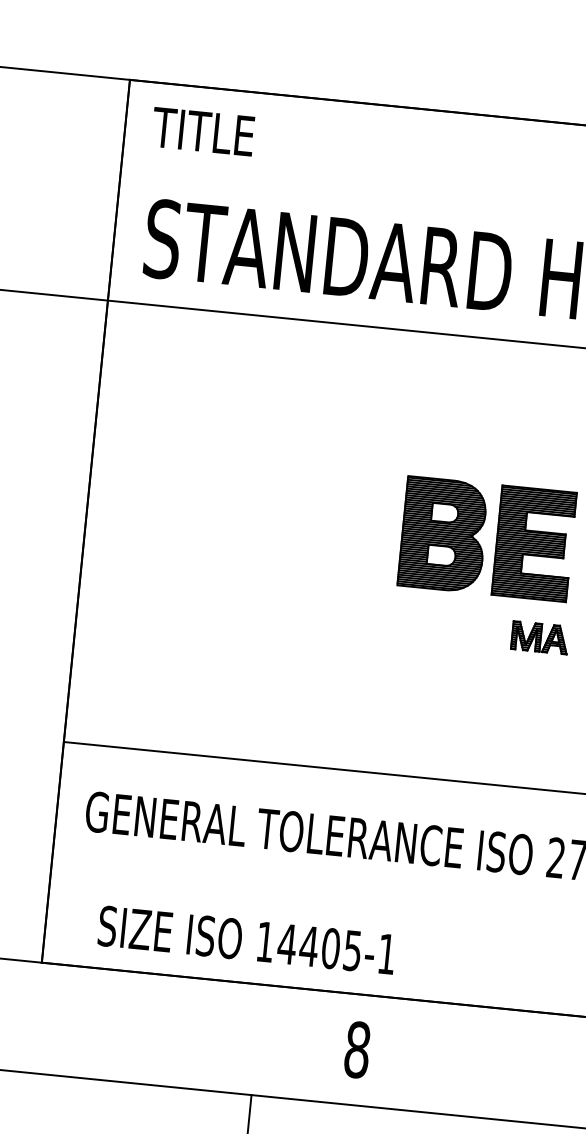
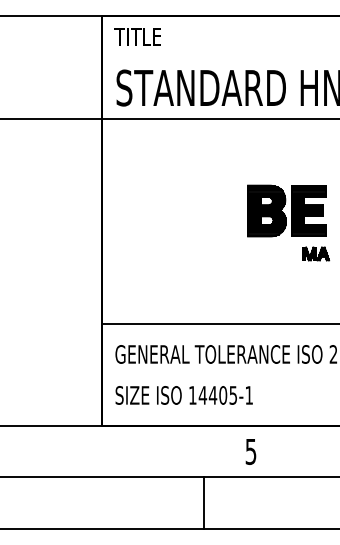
text: (245, 940) -> (183, 395), moved
text: (356, 1049) -> (250, 451), 8 -> 5

